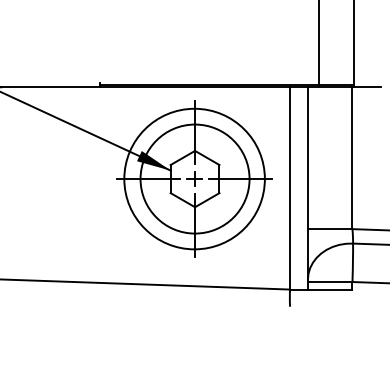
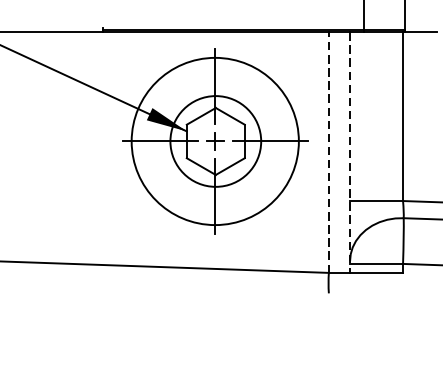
circle: (194, 178) -> (215, 140), size x0.7
line: (290, 187) -> (329, 151), solid -> dashed
line: (307, 188) -> (349, 152), solid -> dashed

